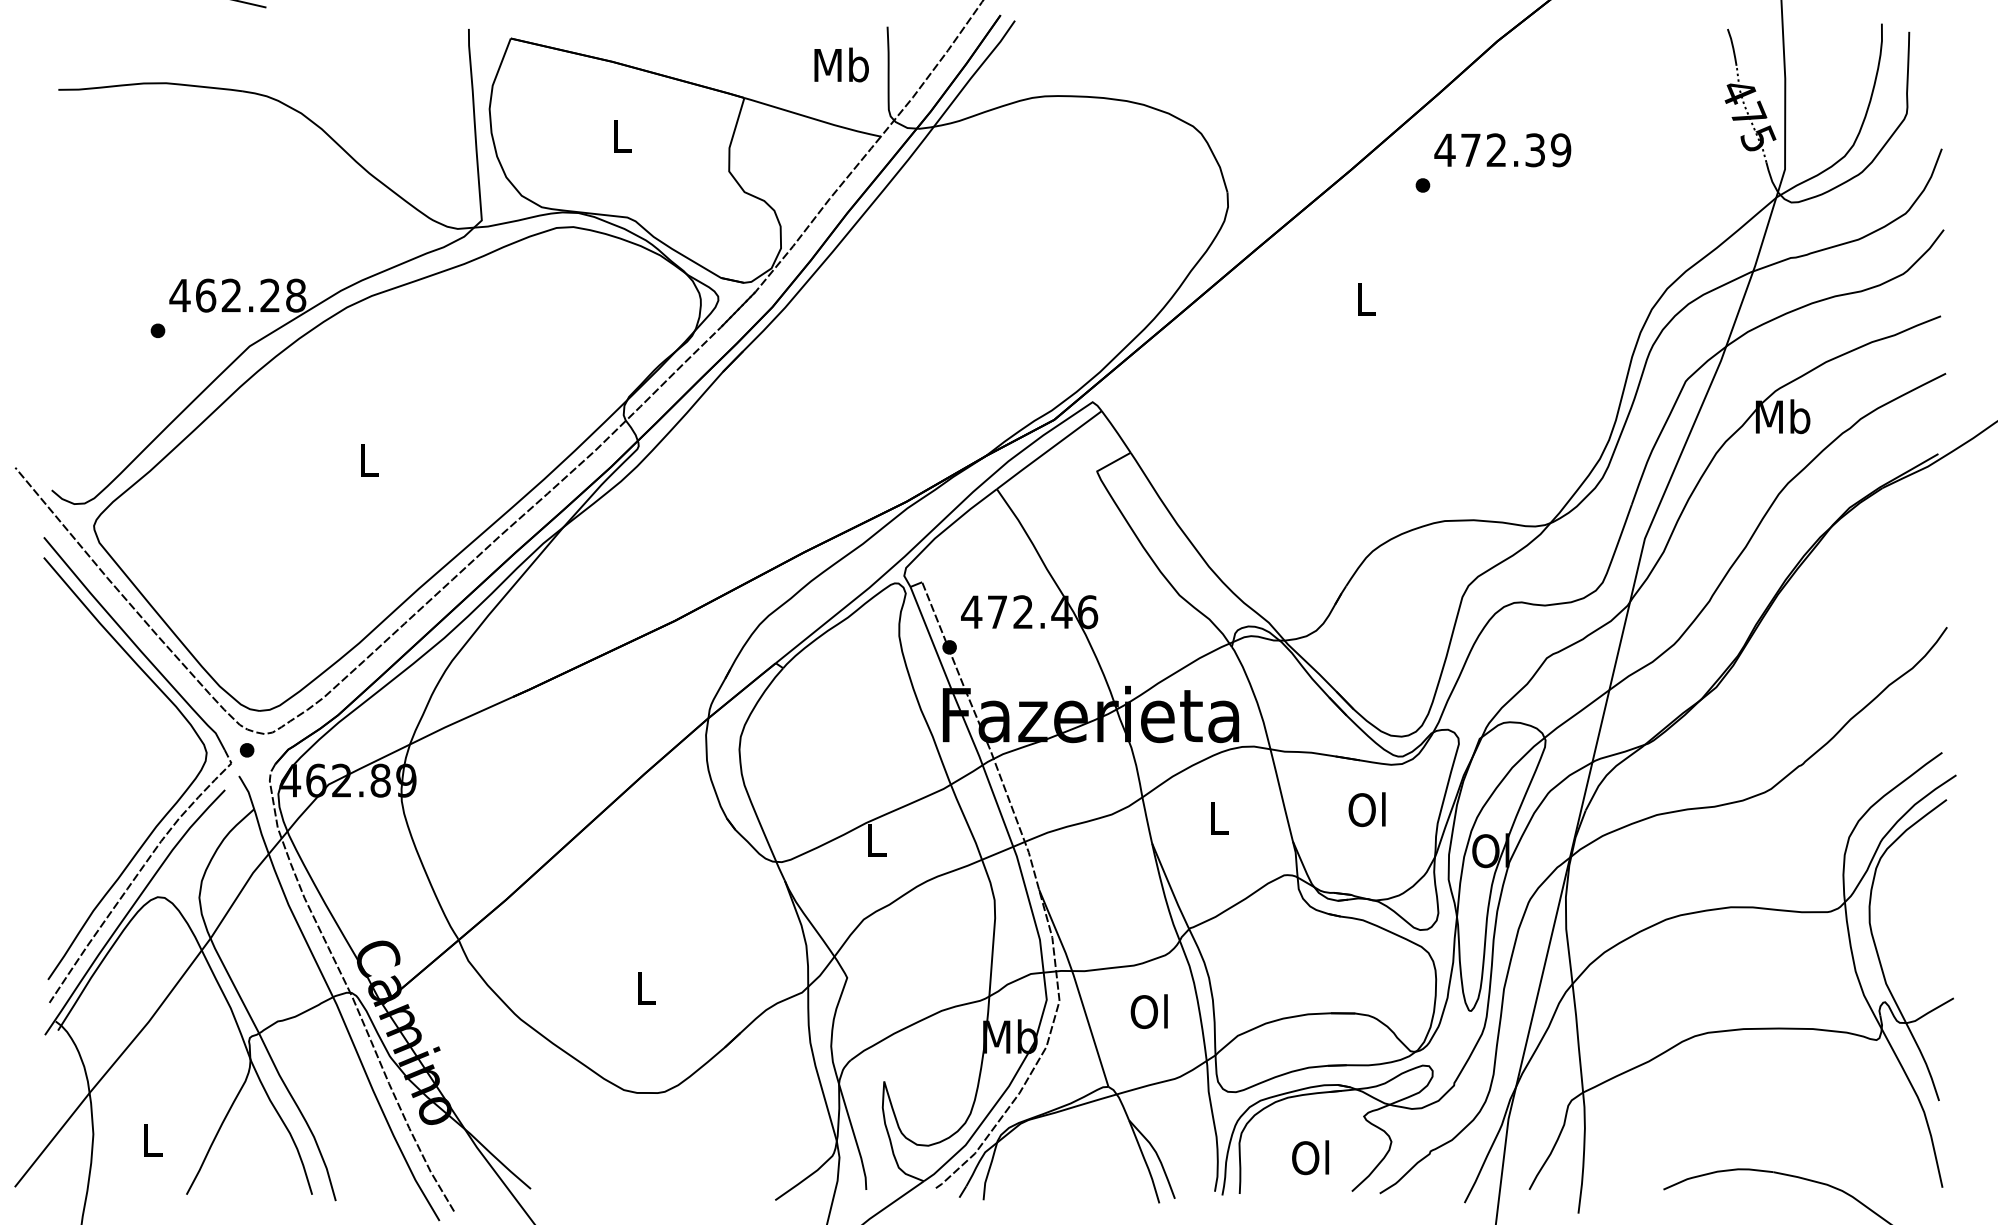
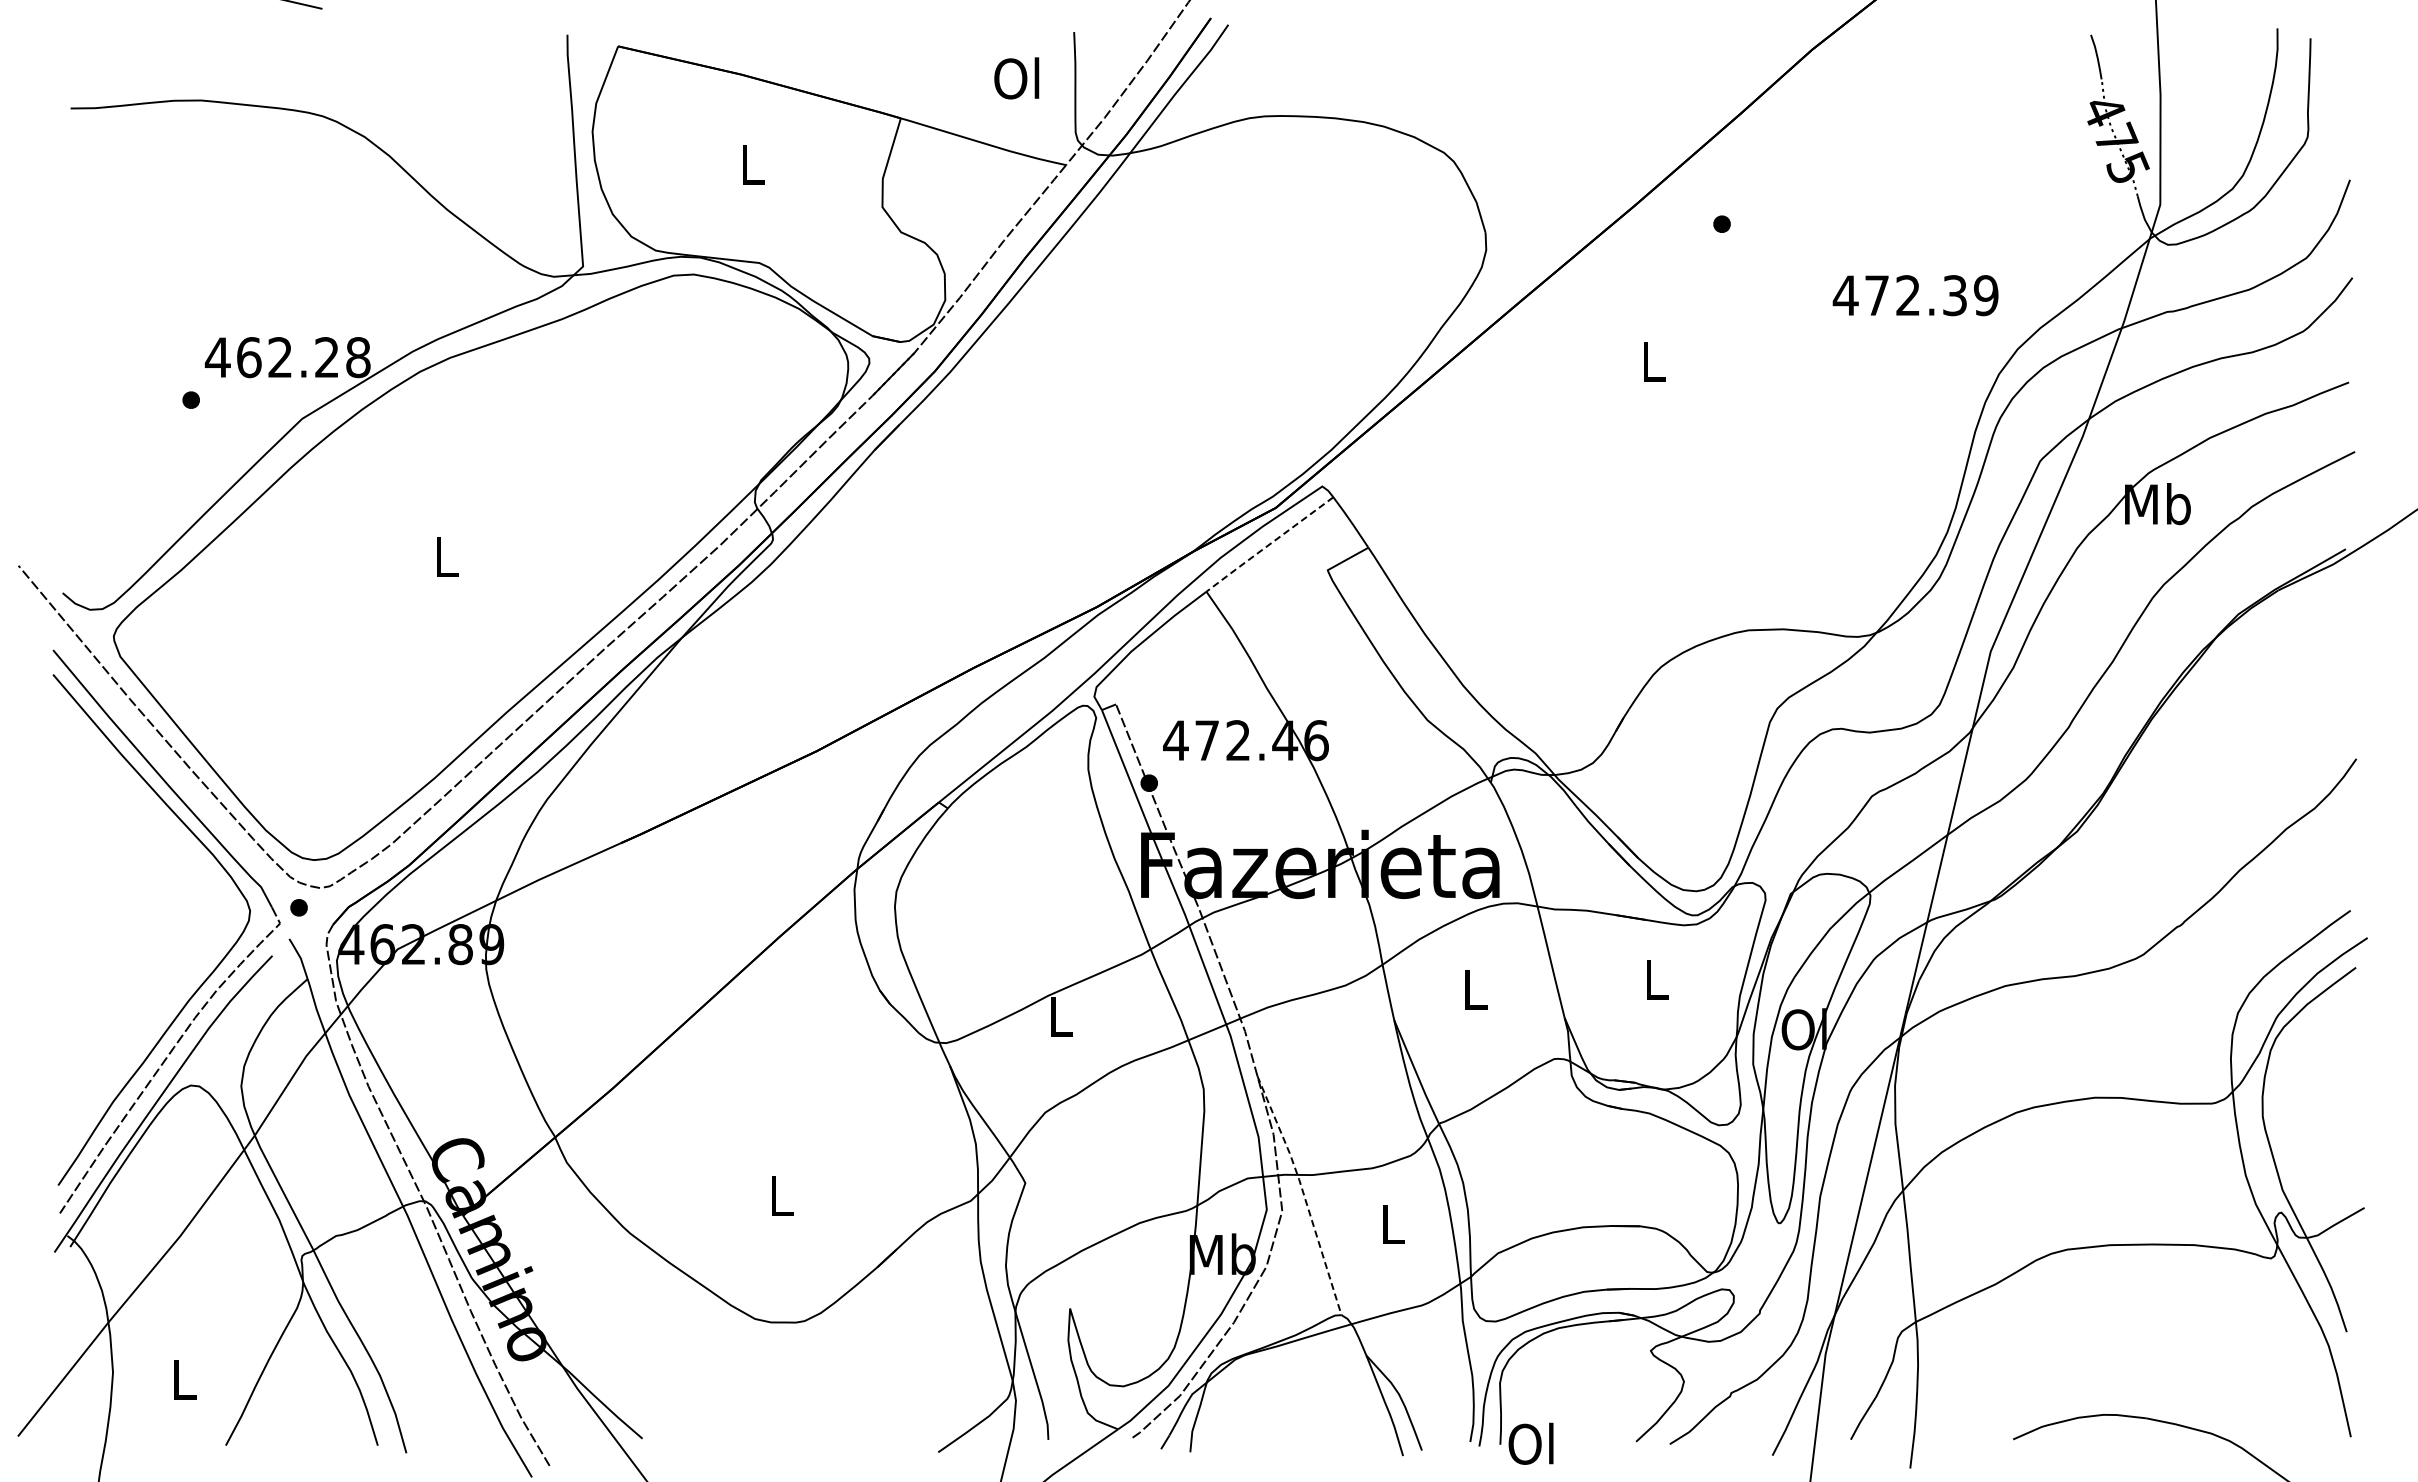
text: (841, 65) -> (1018, 78), Mb -> Ol
text: (1502, 150) -> (1915, 295), moved
line: (1048, 450) -> (1269, 544), solid -> dashed
text: (1367, 809) -> (1654, 979), Ol -> L
line: (1077, 986) -> (1303, 1193), solid -> dashed
text: (1148, 1012) -> (1390, 1224), Ol -> L
text: (1310, 1157) -> (1530, 1443), moved

